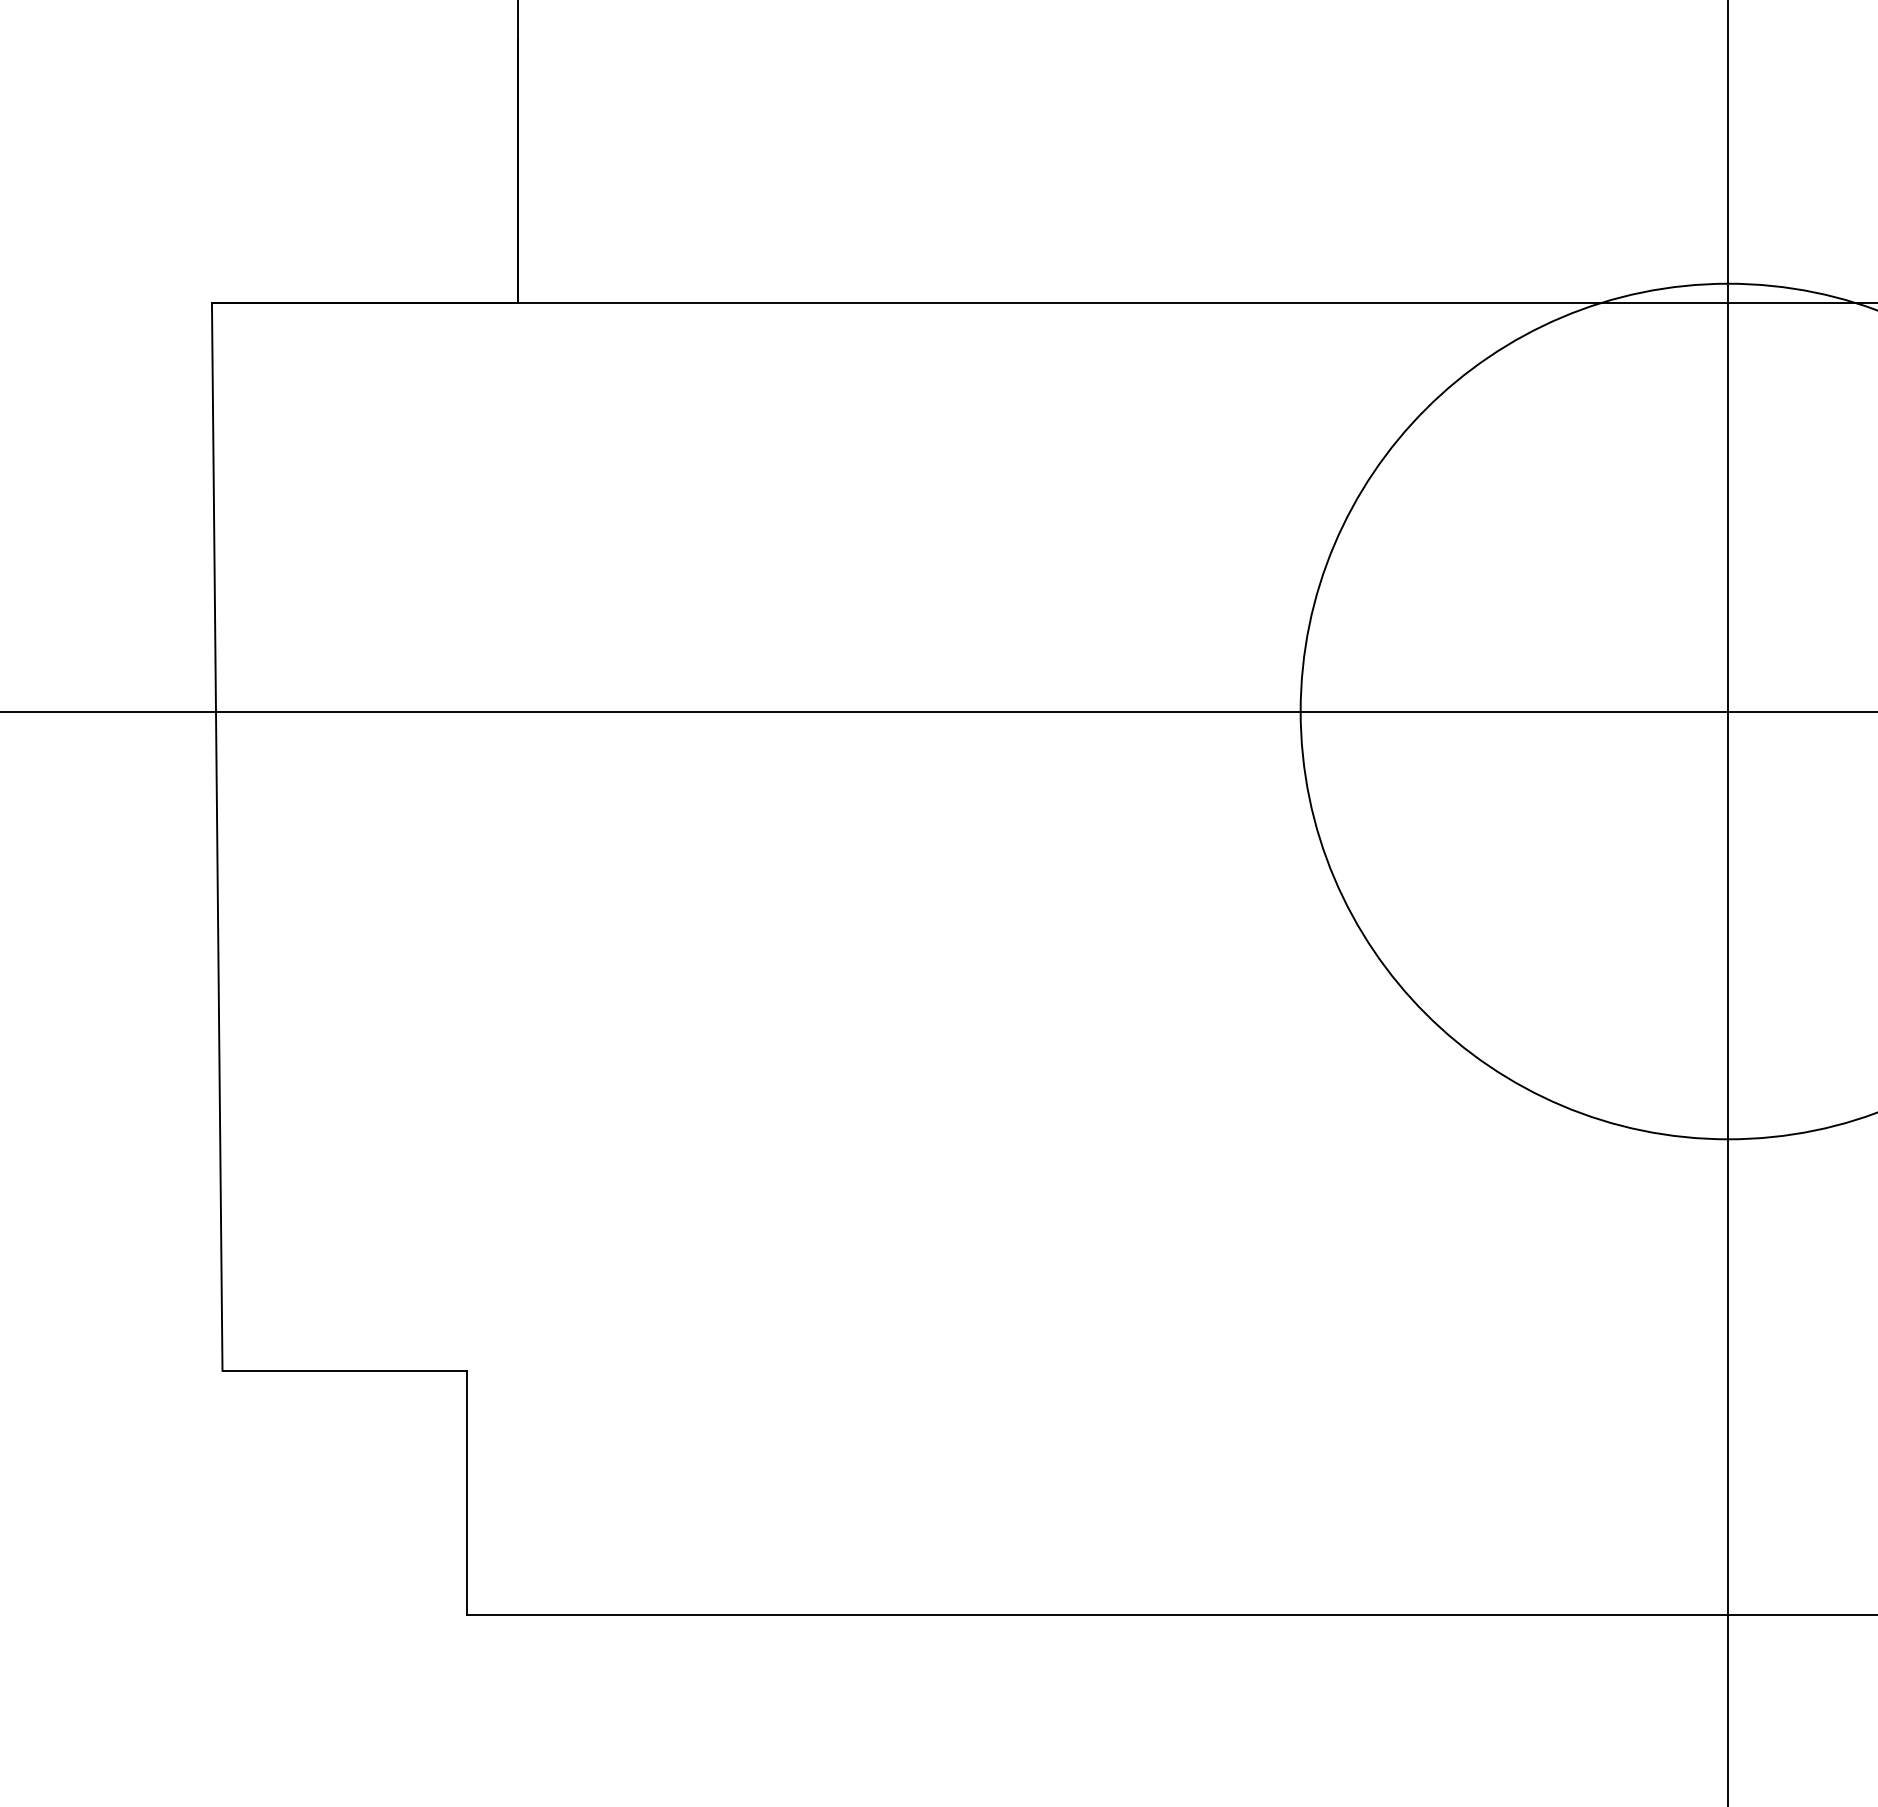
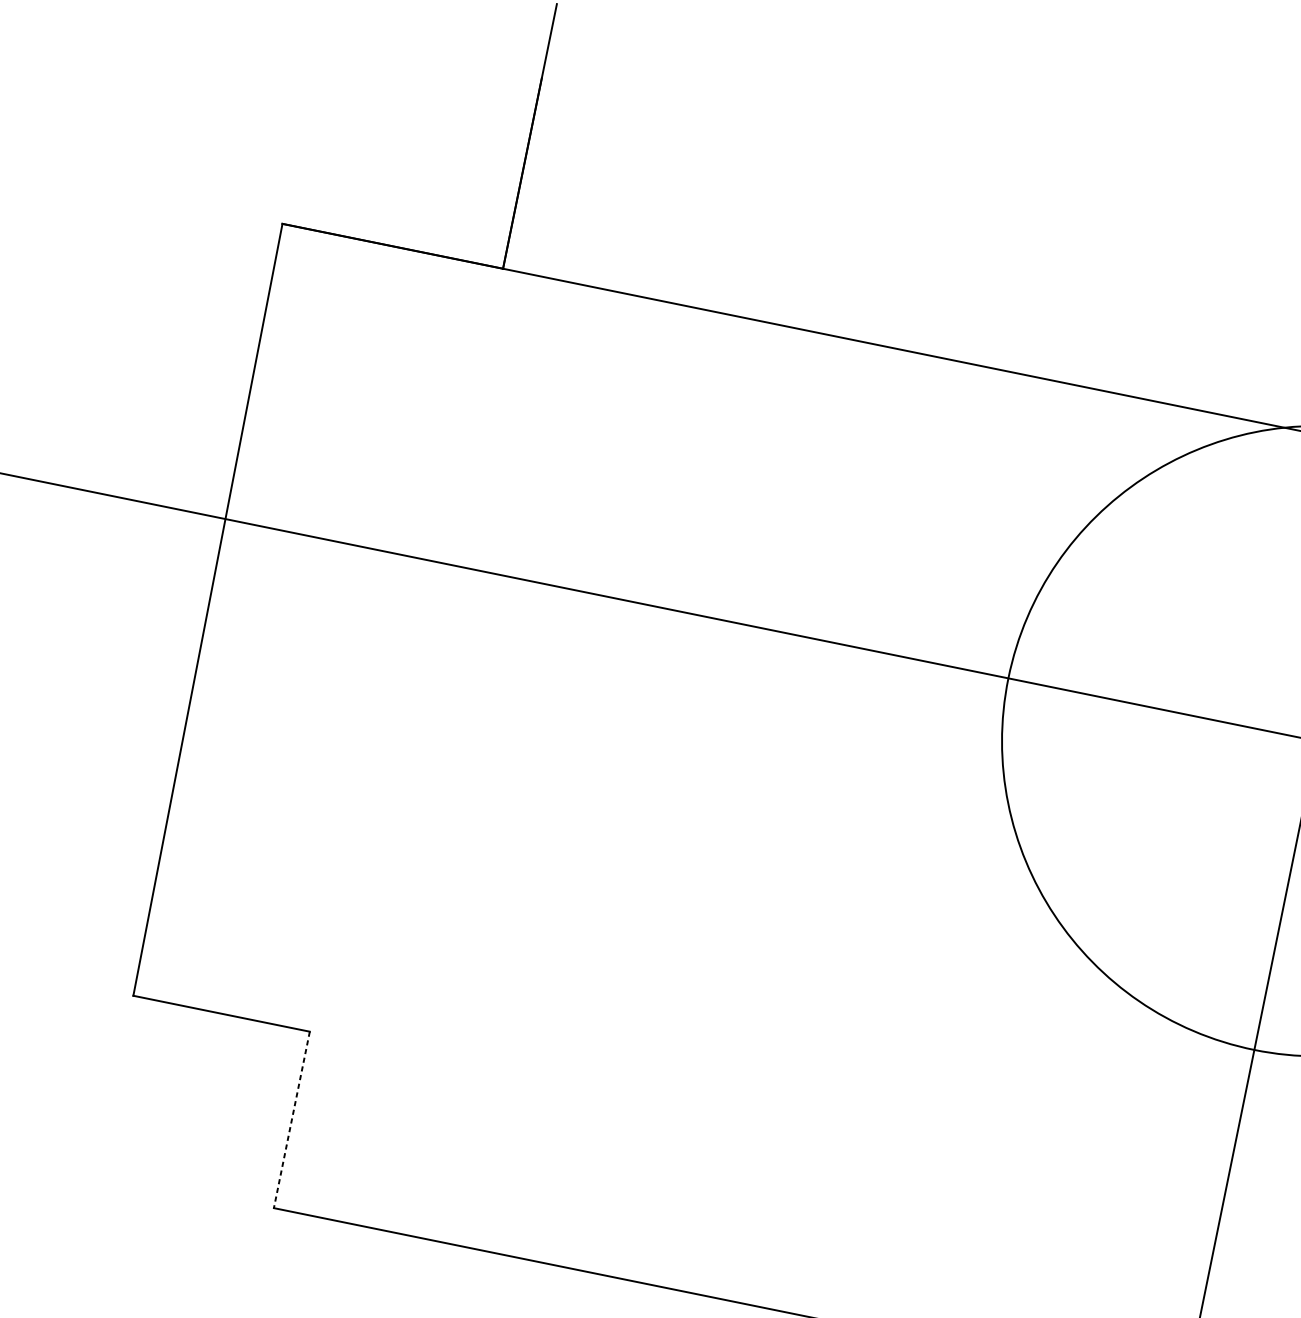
line: (466, 1493) -> (291, 1120), solid -> dashed

